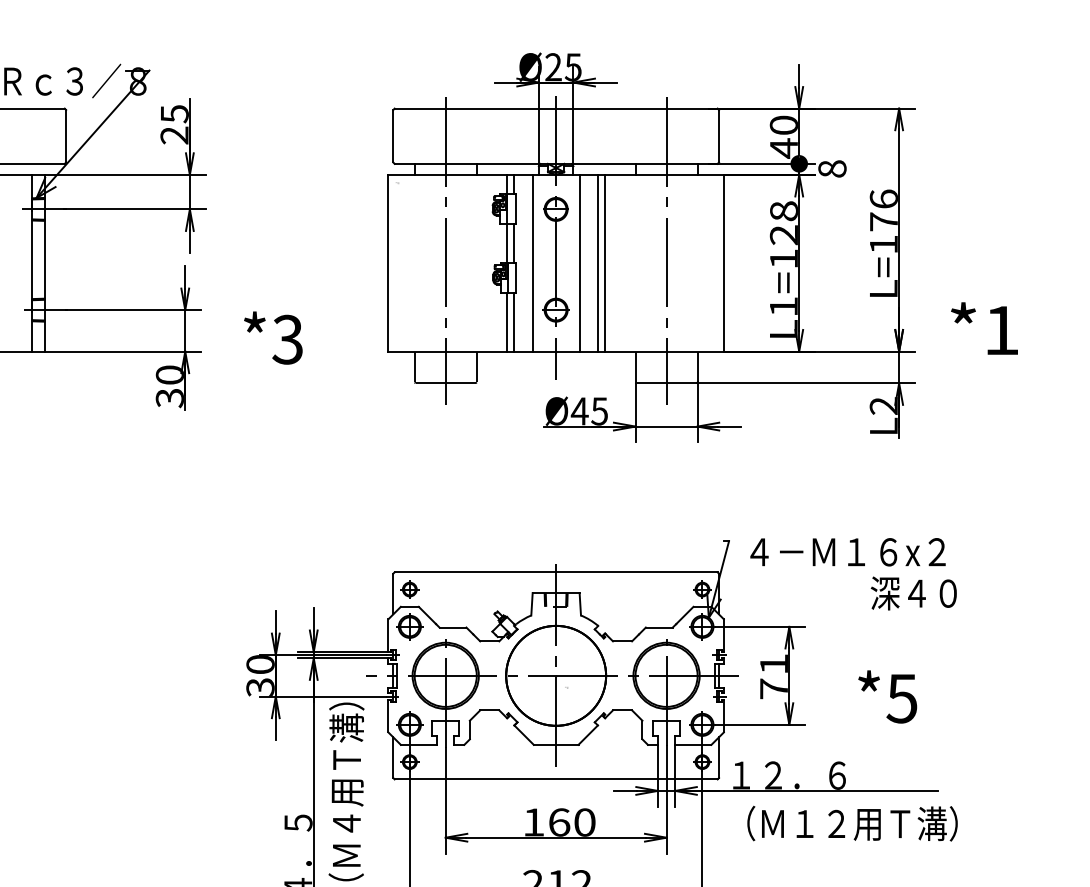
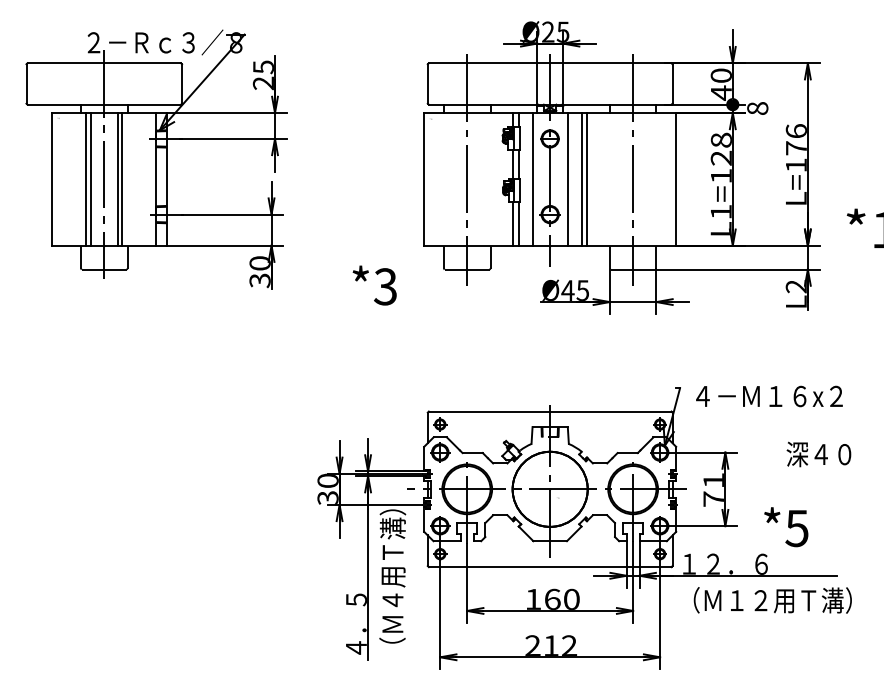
text: (273, 337) -> (374, 285), moved
text: (913, 593) -> (818, 454), moved
text: (888, 697) -> (786, 527), moved

